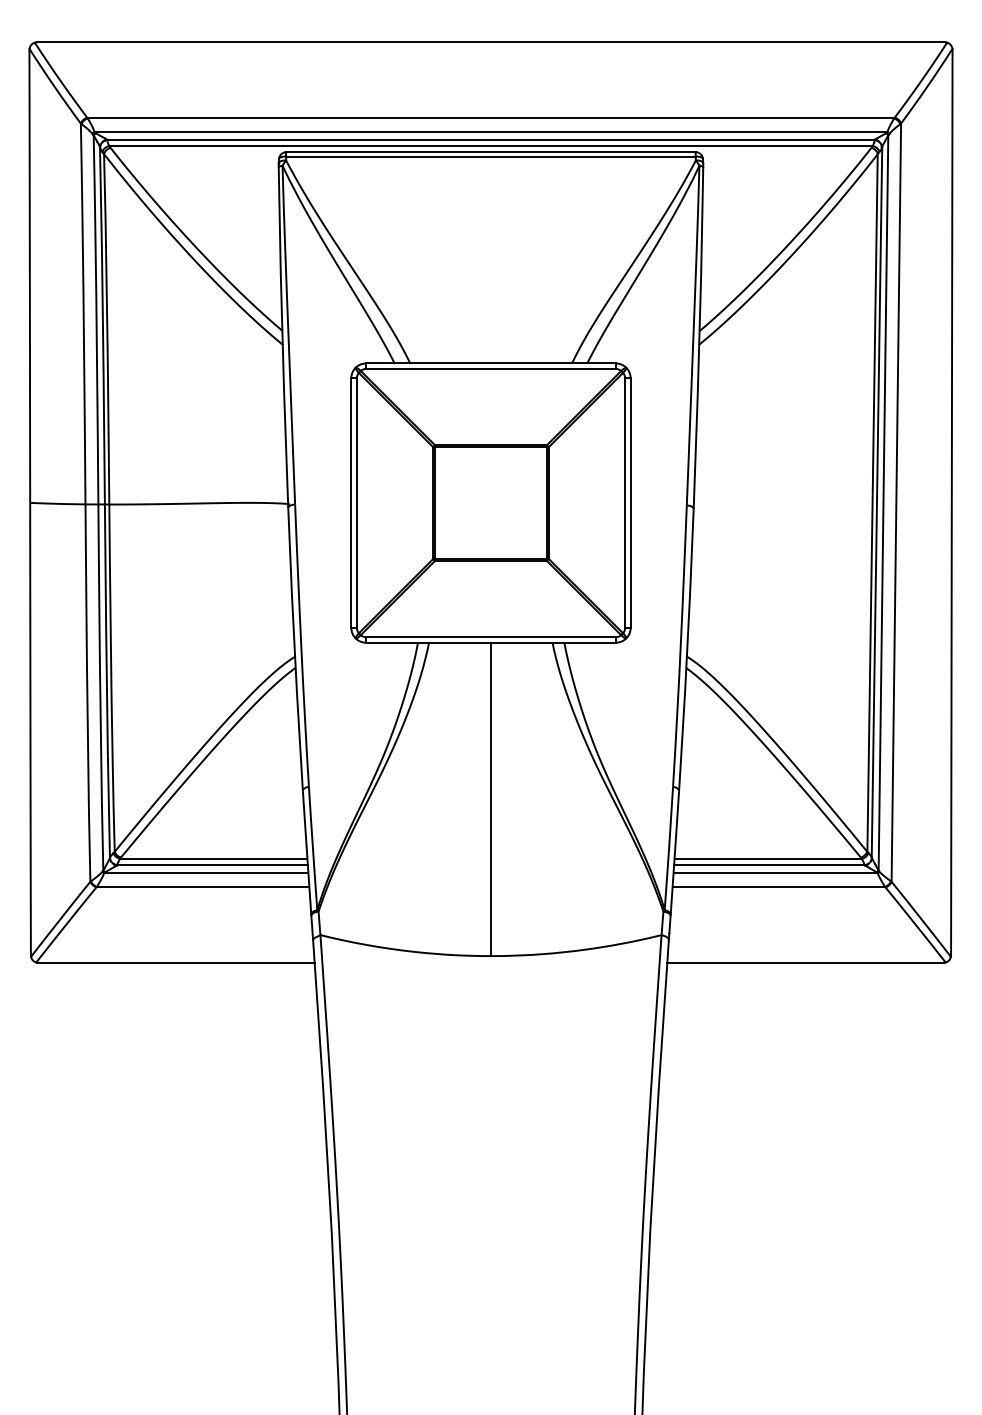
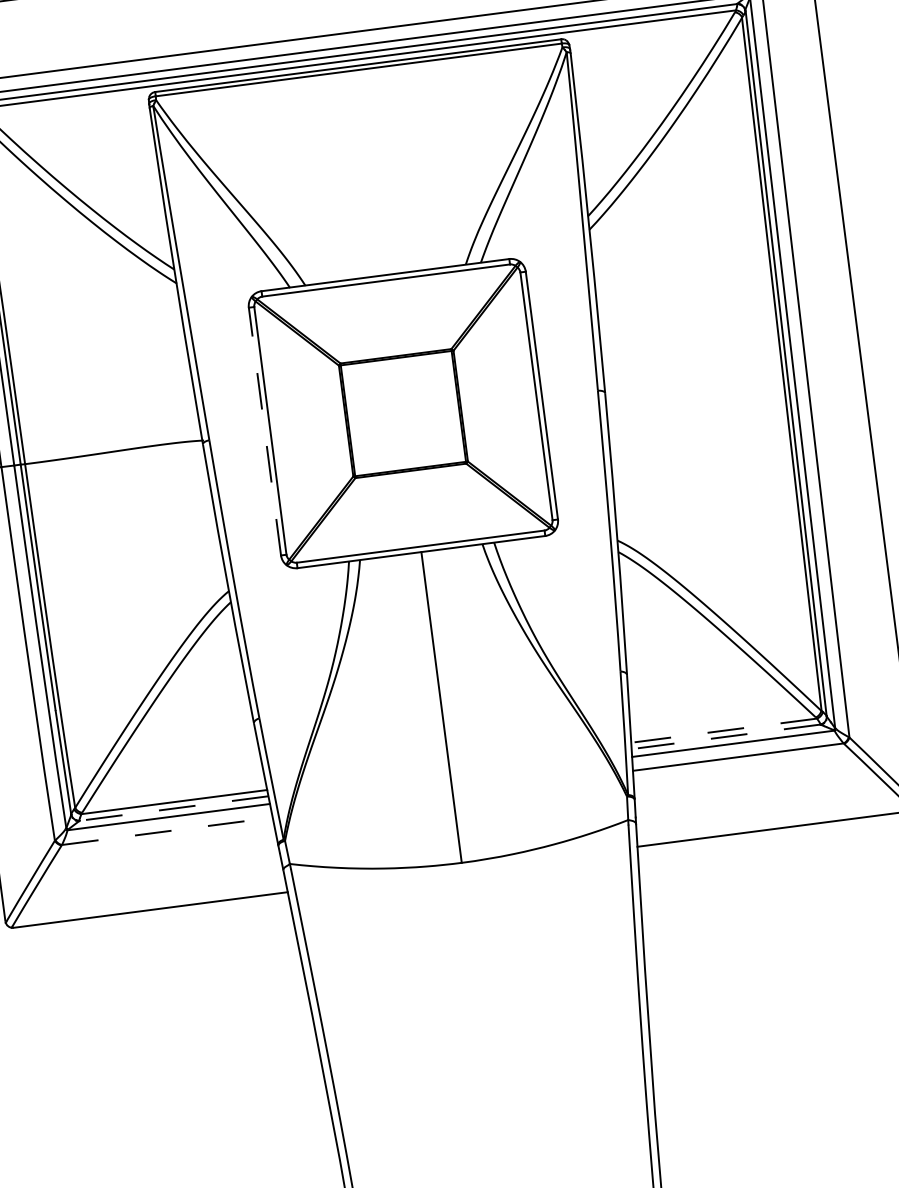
line: (351, 503) -> (265, 431), solid -> dashed
line: (768, 858) -> (724, 730), solid -> dashed
line: (212, 865) -> (173, 808), solid -> dashed
line: (768, 865) -> (725, 737), solid -> dashed
line: (203, 886) -> (167, 830), solid -> dashed

